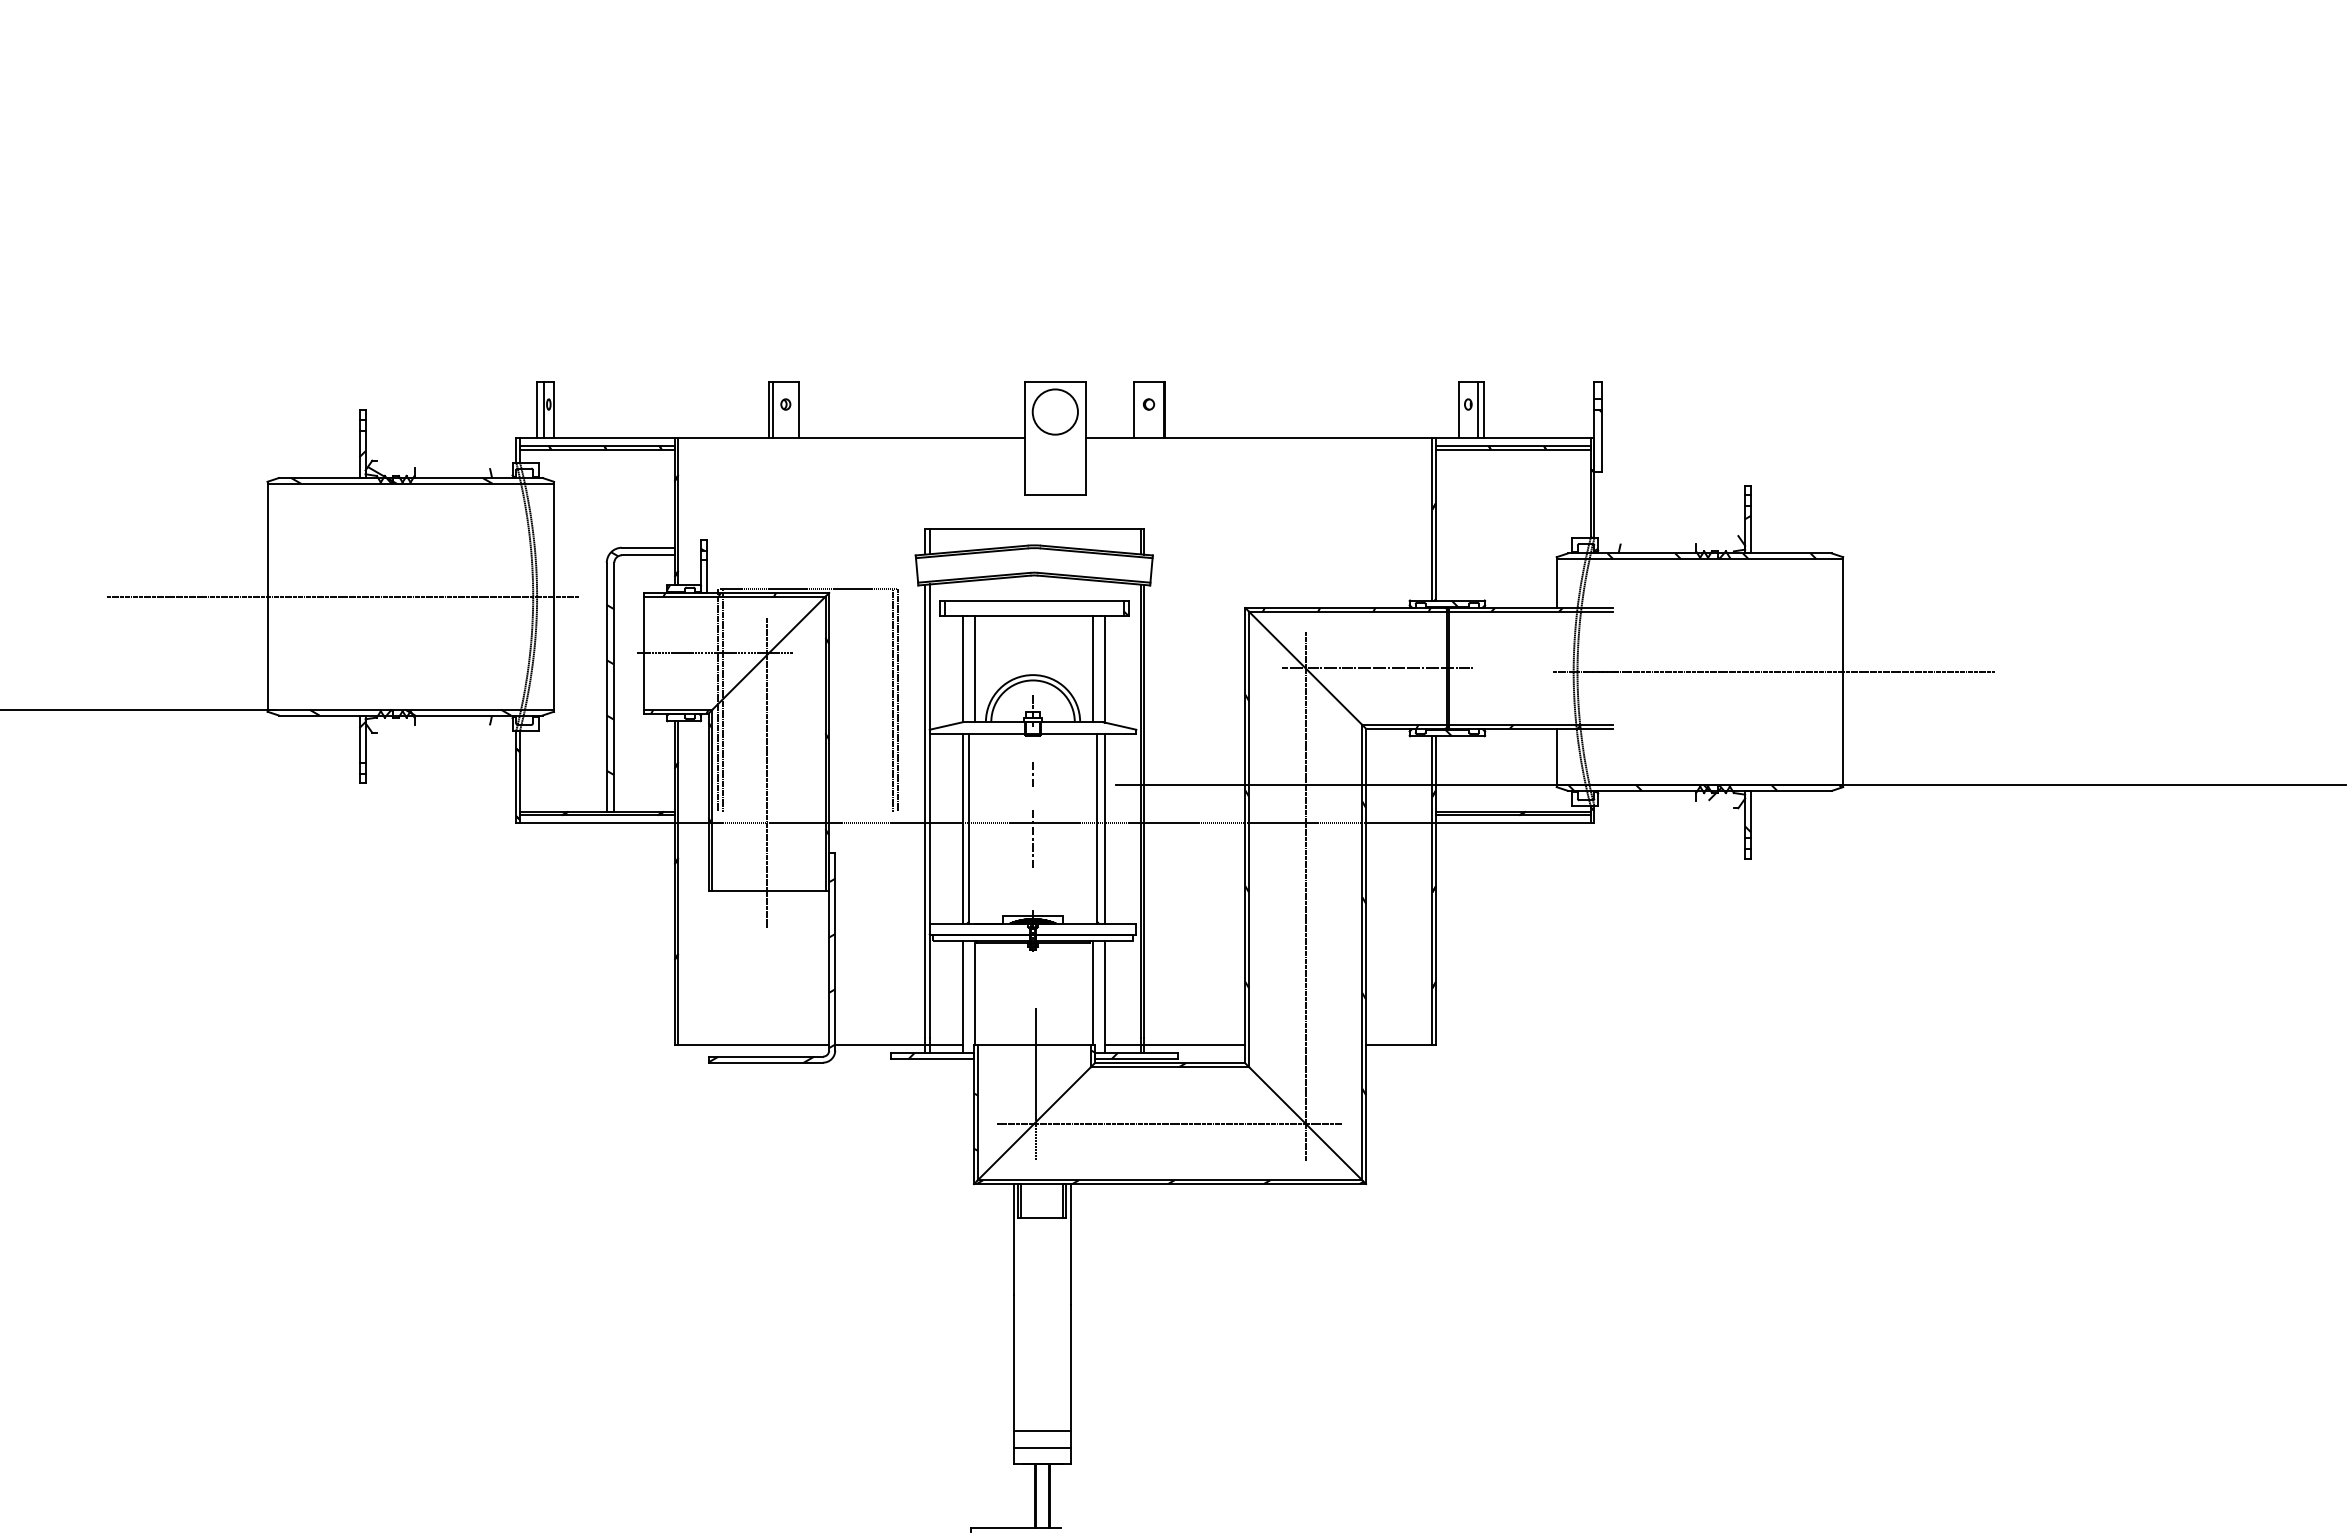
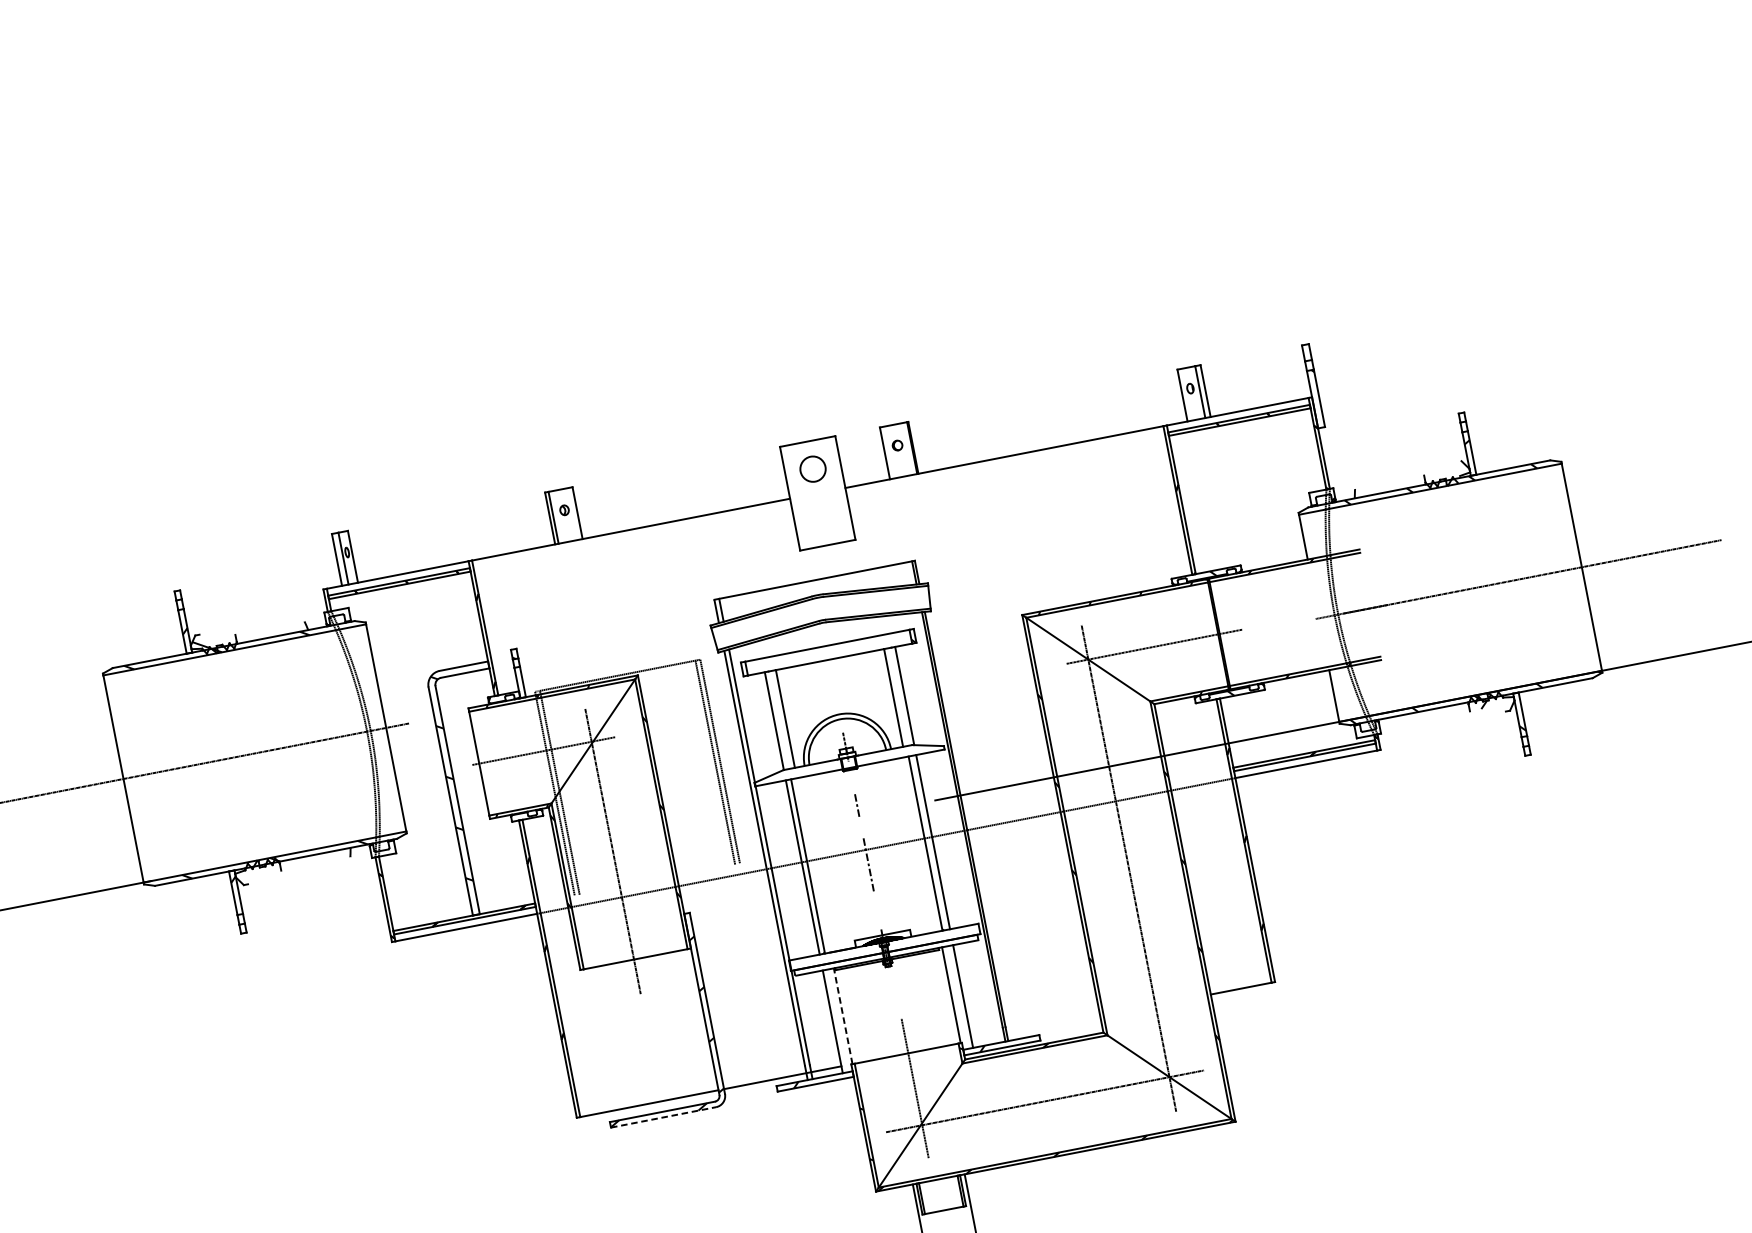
circle: (1054, 411) -> (812, 468), size x0.6
line: (975, 992) -> (843, 1015), solid -> dashed
line: (1175, 1045) -> (1036, 1028), removed
line: (766, 1062) -> (664, 1117), solid -> dashed

